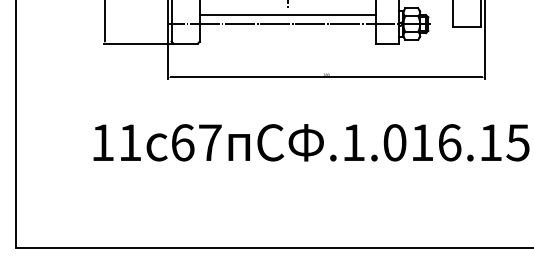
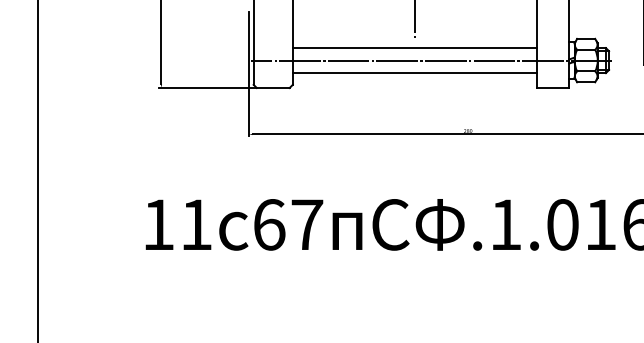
line: (287, 33) -> (414, 73), added

